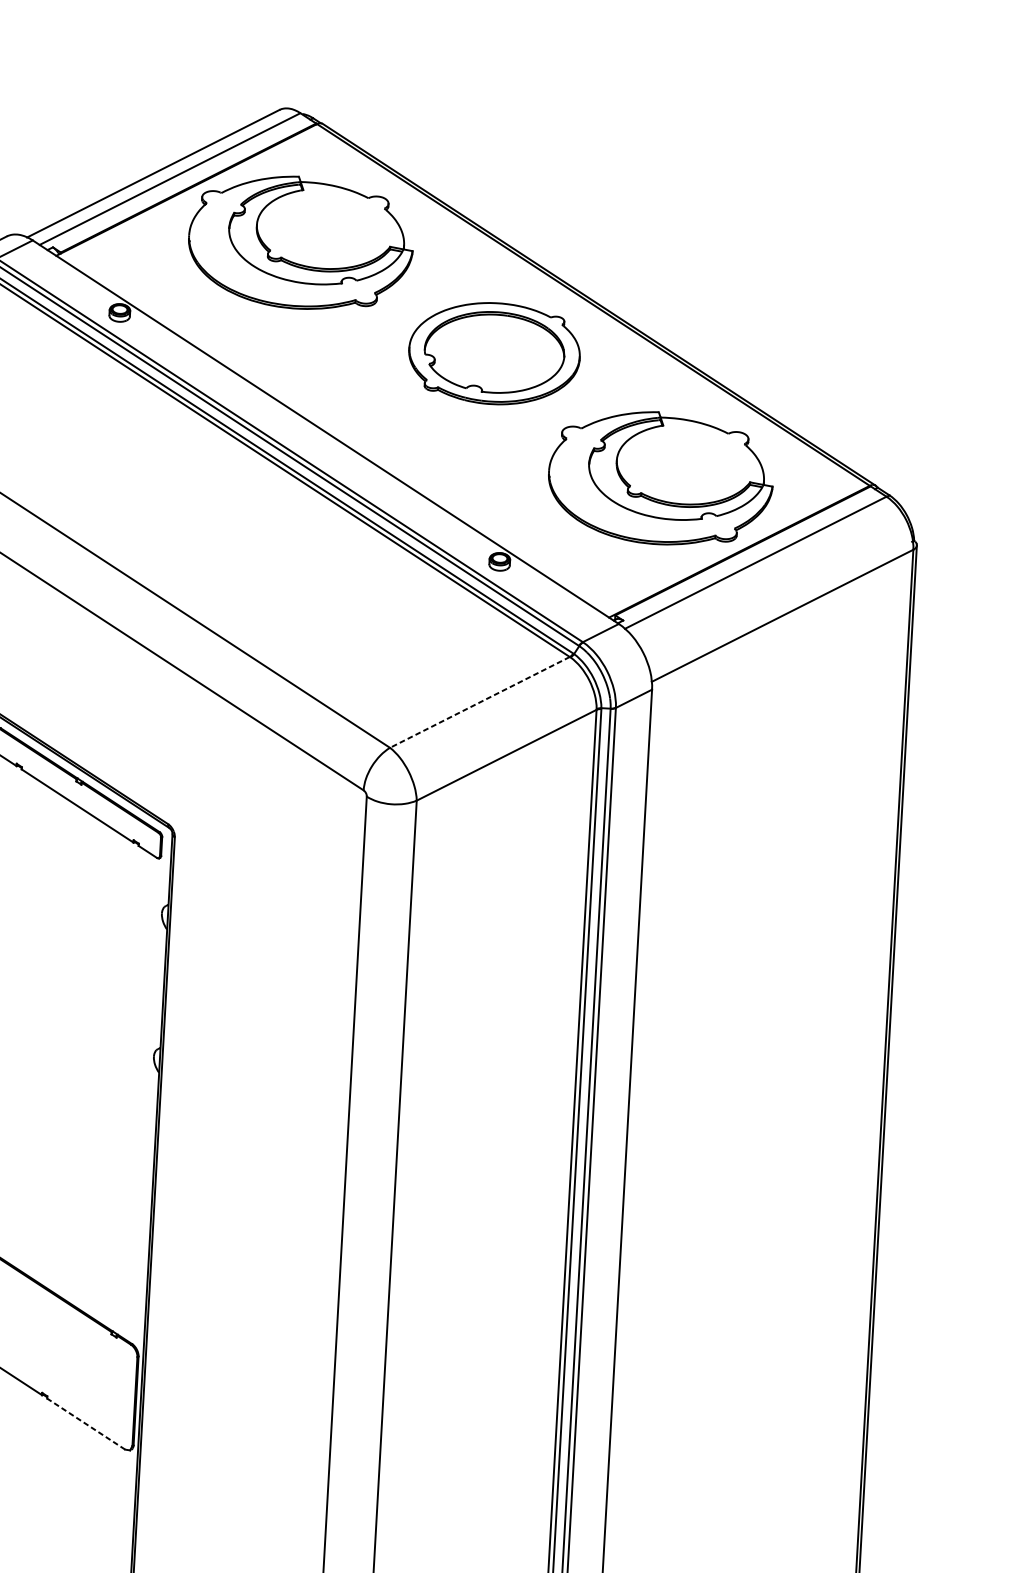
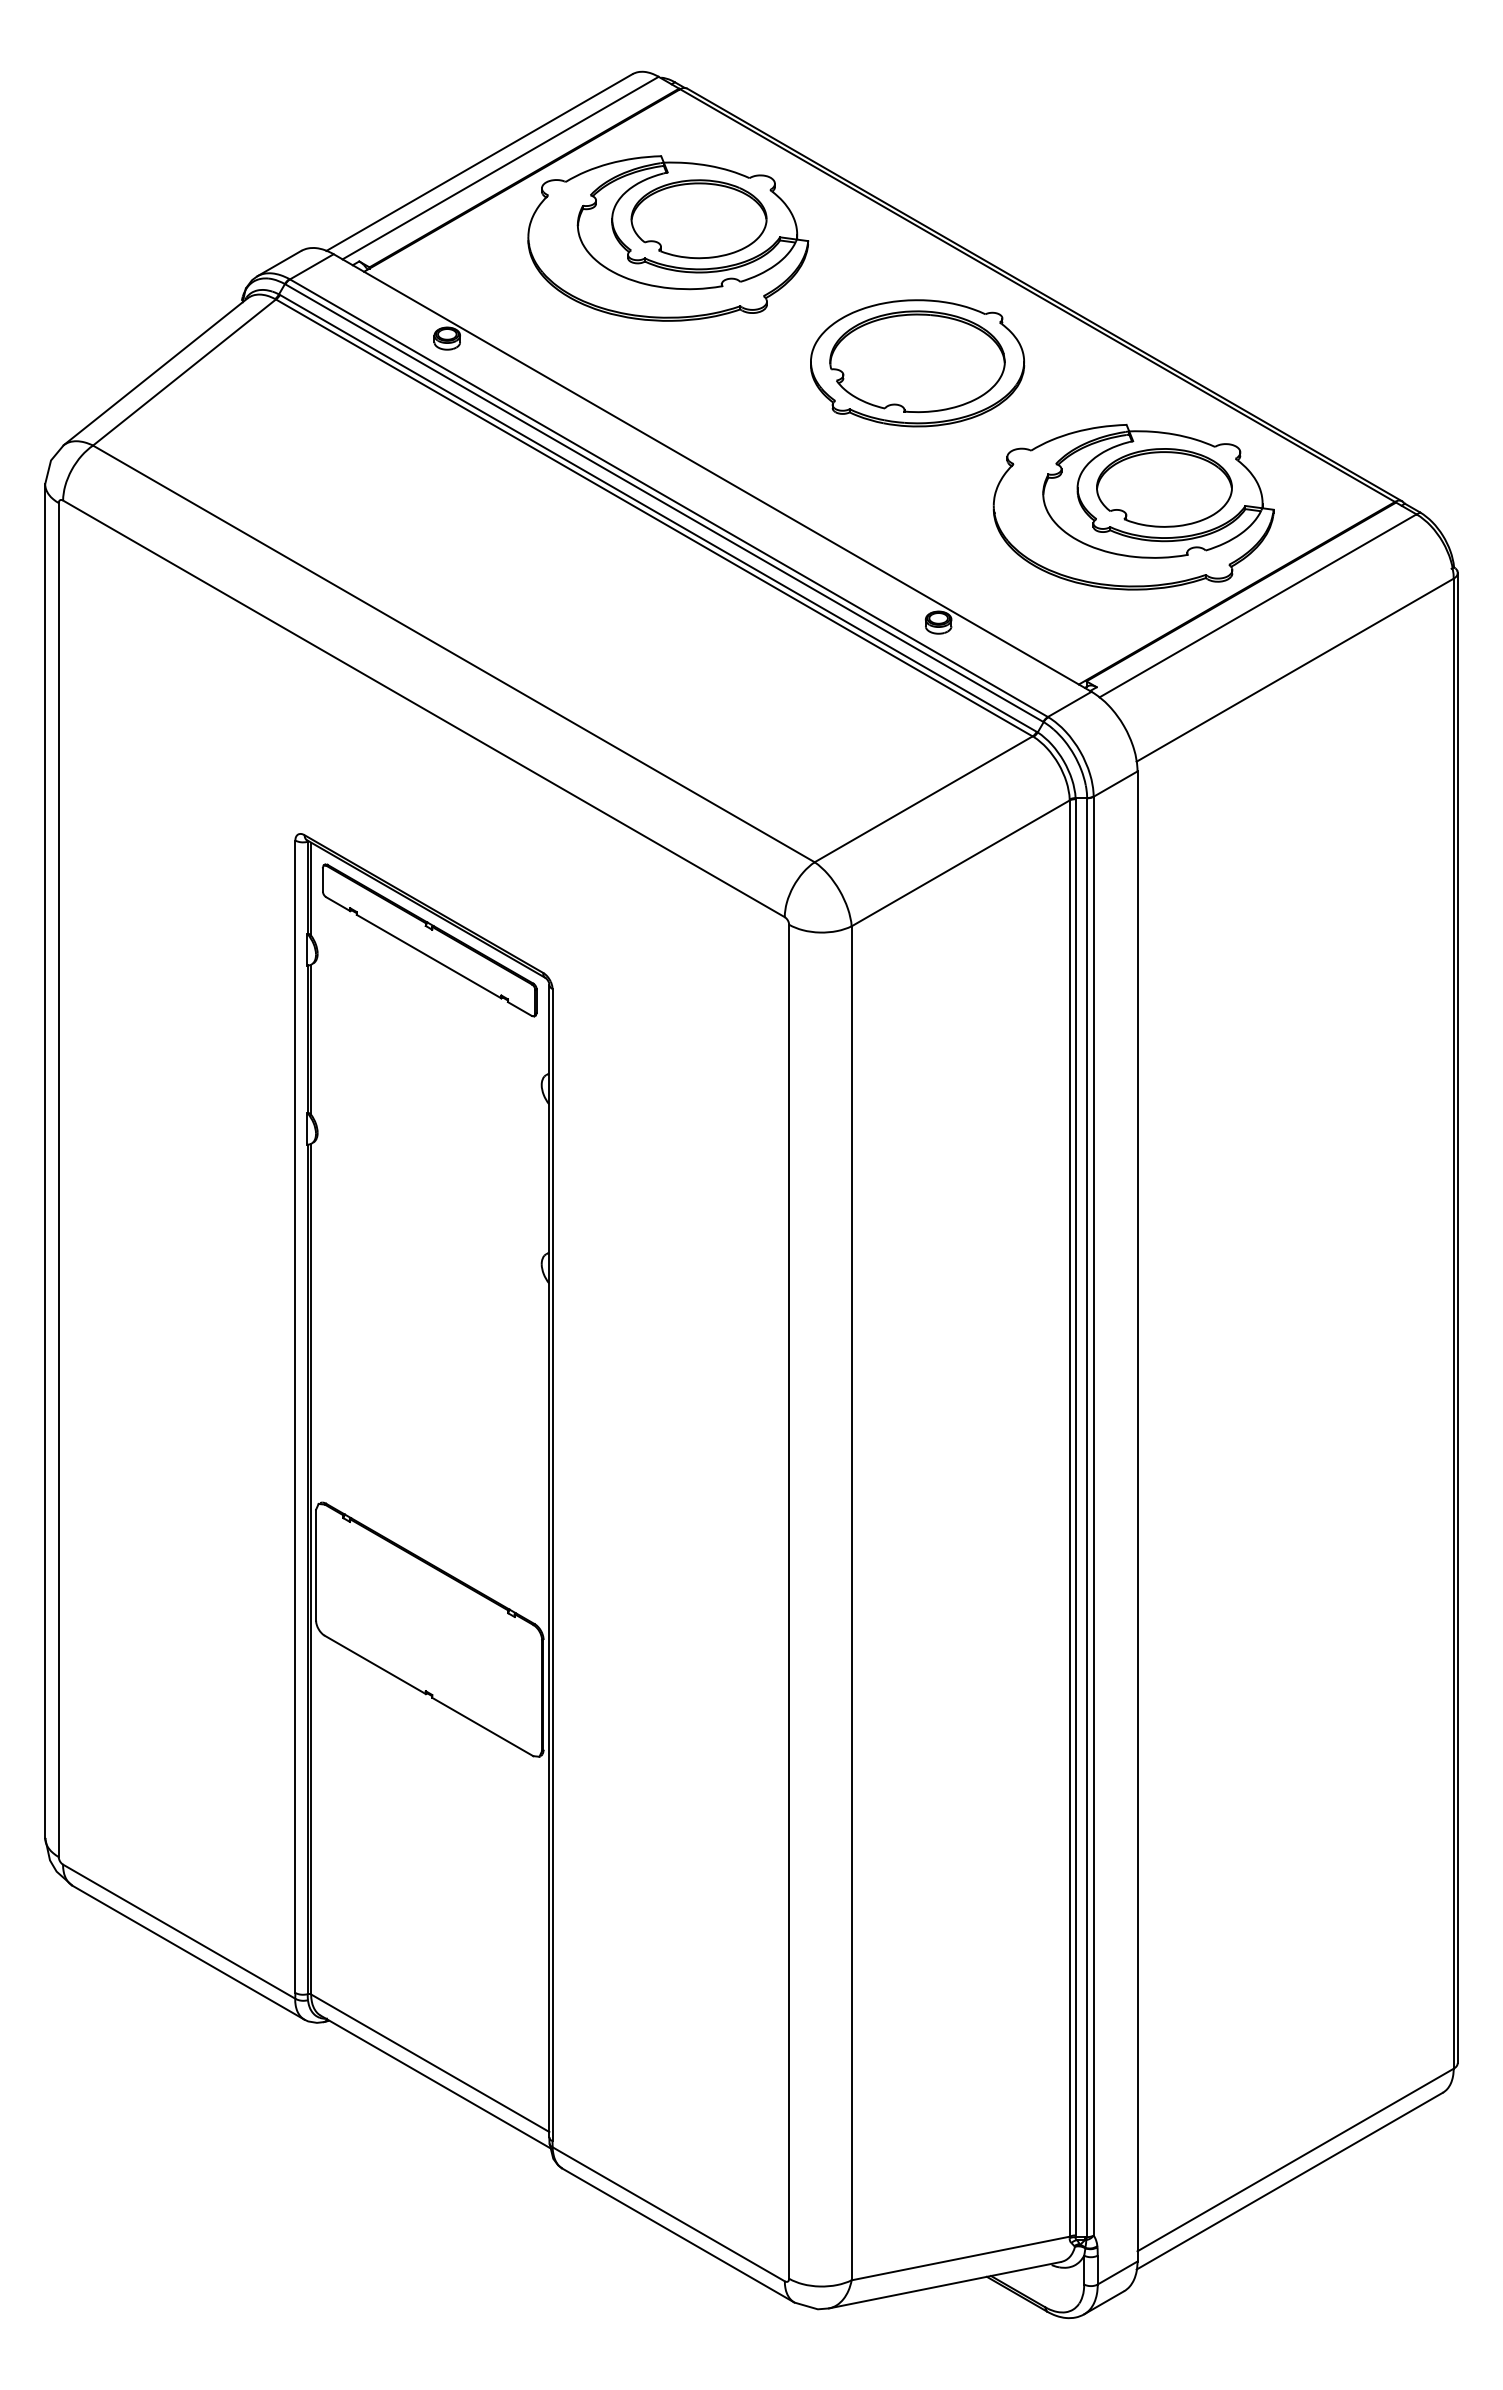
part: (325, 228) -> (698, 219), added
part: (686, 463) -> (1164, 487), added
line: (479, 702) -> (923, 799), dashed -> solid
line: (85, 1423) -> (482, 1726), dashed -> solid

